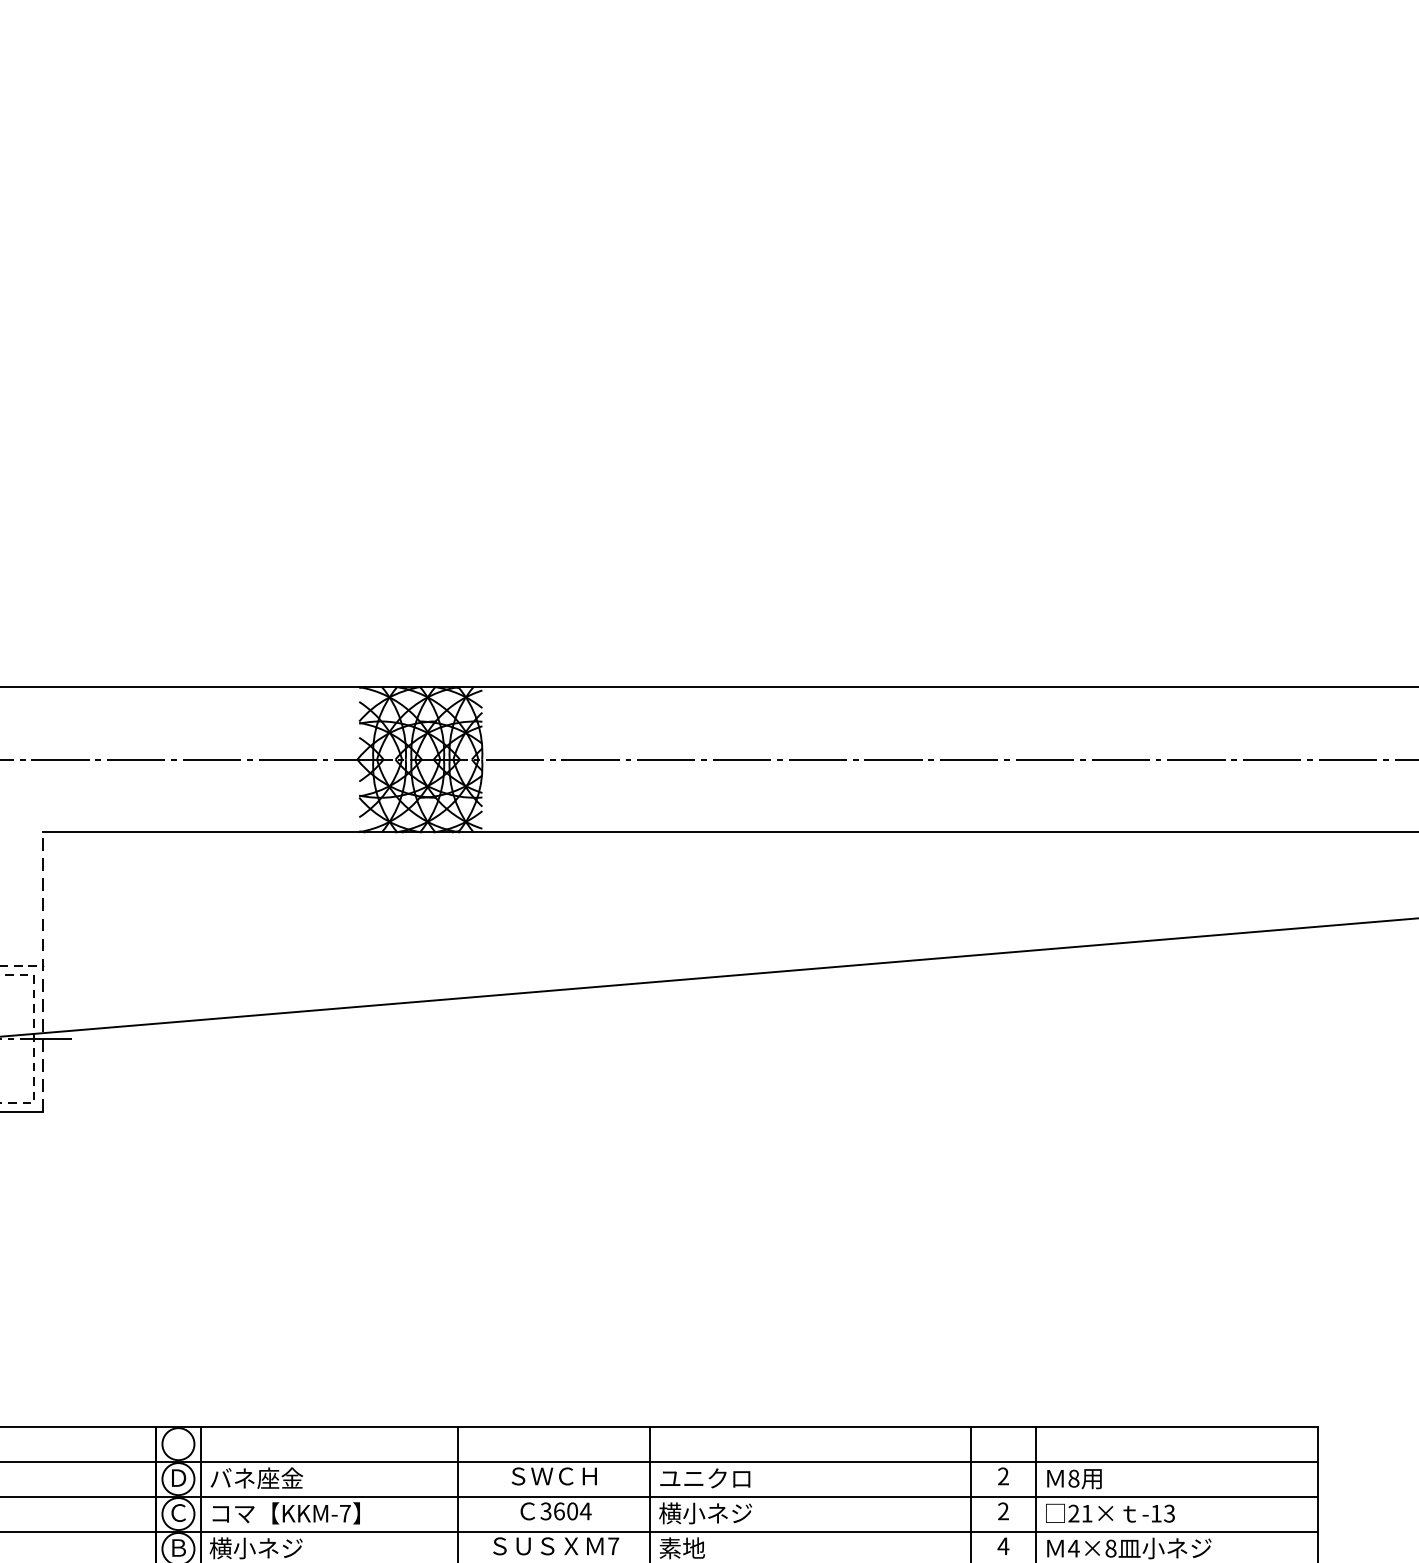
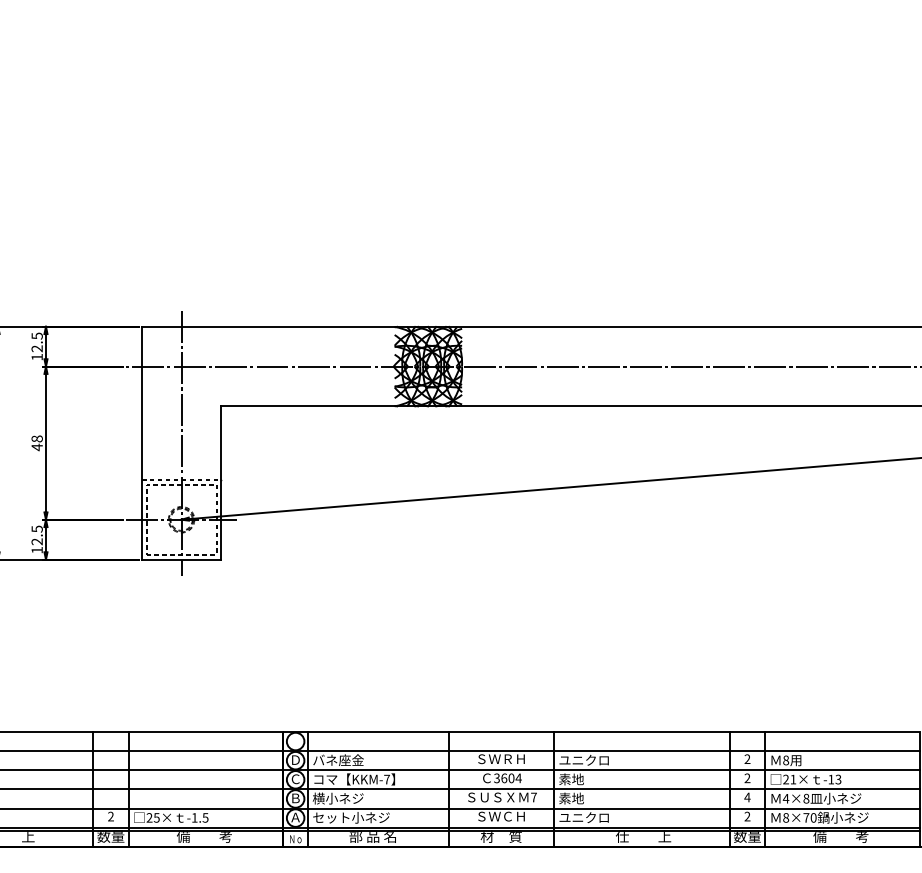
line: (43, 973) -> (221, 483), dashed -> solid
text: (565, 1476) -> (507, 759), ＳＷＣＨ -> ＳＷＲＨ
text: (705, 1513) -> (584, 779), 横小ネジ -> 素地

